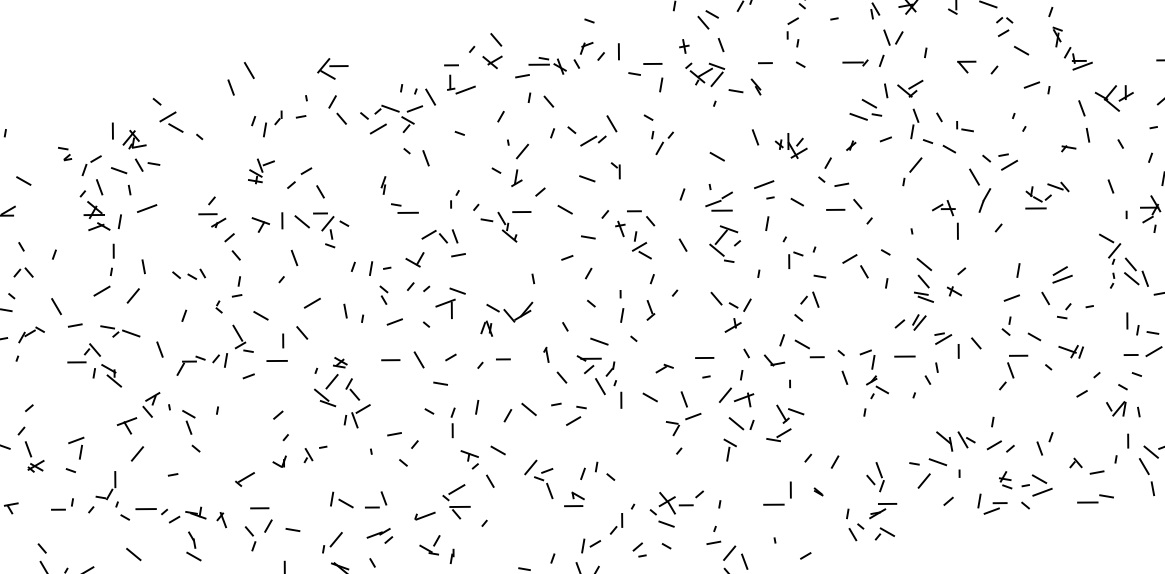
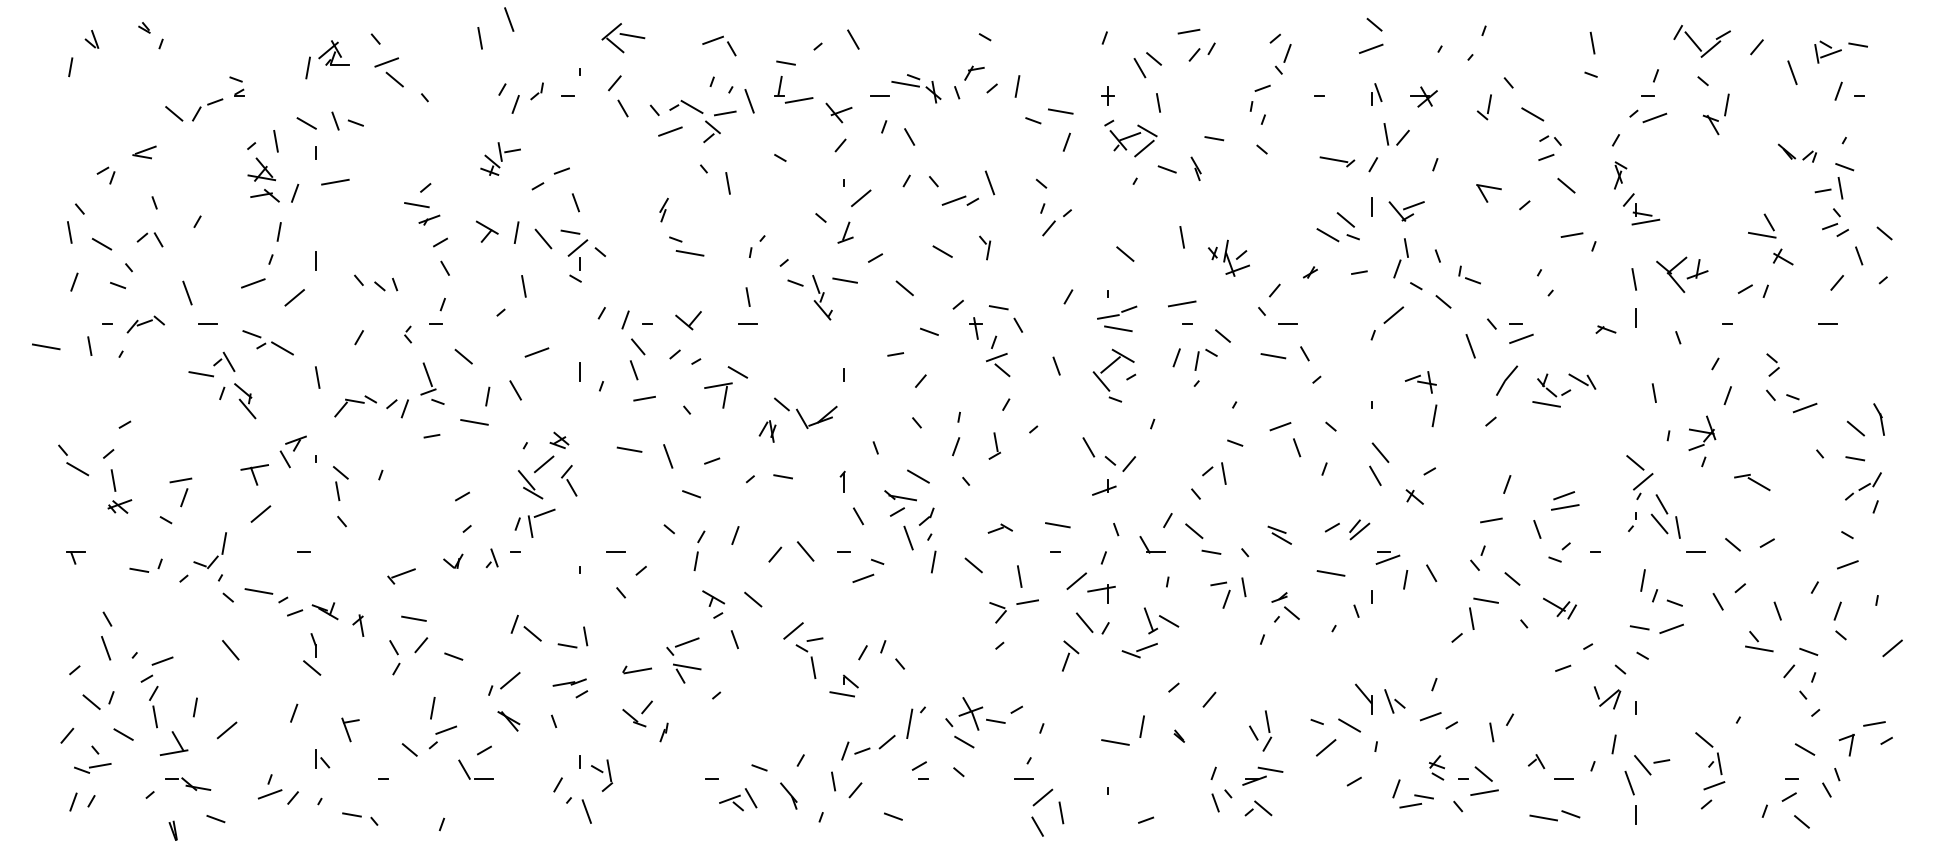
part: (493, 61) -> (838, 112), moved
part: (132, 138) -> (333, 52), moved
part: (91, 165) -> (207, 109), moved
part: (985, 200) -> (1507, 380), moved
part: (434, 237) -> (719, 45), moved
part: (790, 260) -> (1198, 359), moved
part: (384, 295) -> (637, 359), size x1.6
part: (923, 296) -> (1279, 534), moved
part: (872, 360) -> (1226, 596), moved
part: (357, 416) -> (534, 522), moved
part: (616, 524) -> (896, 729), size x1.6

